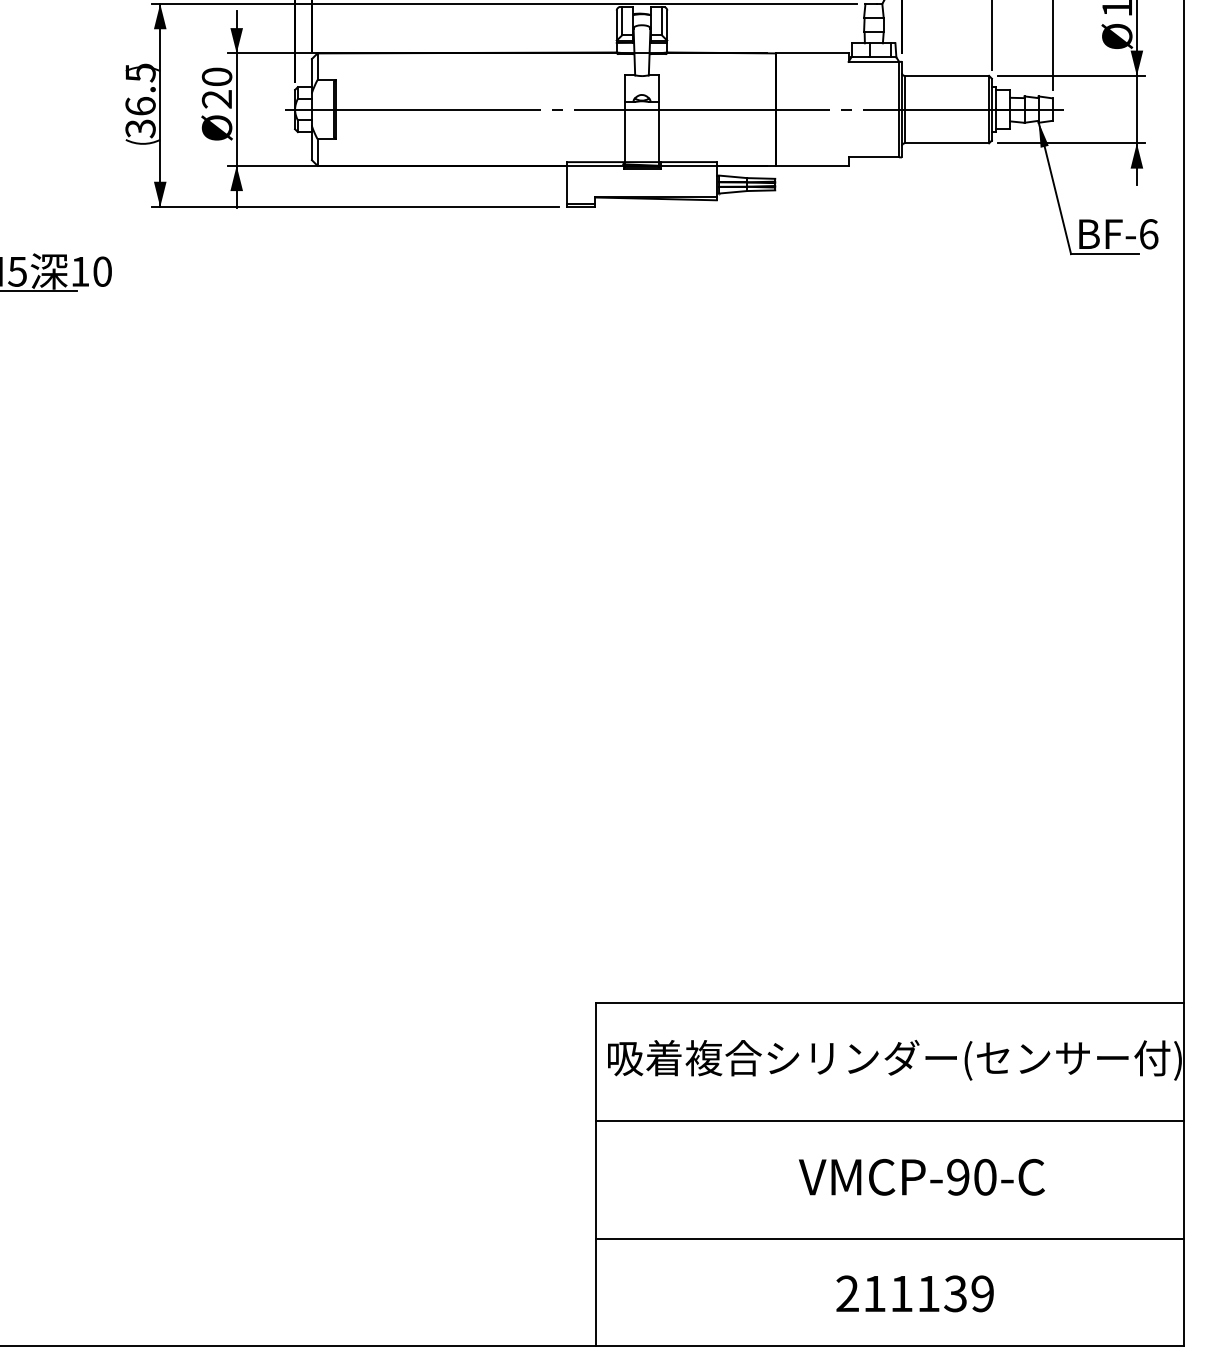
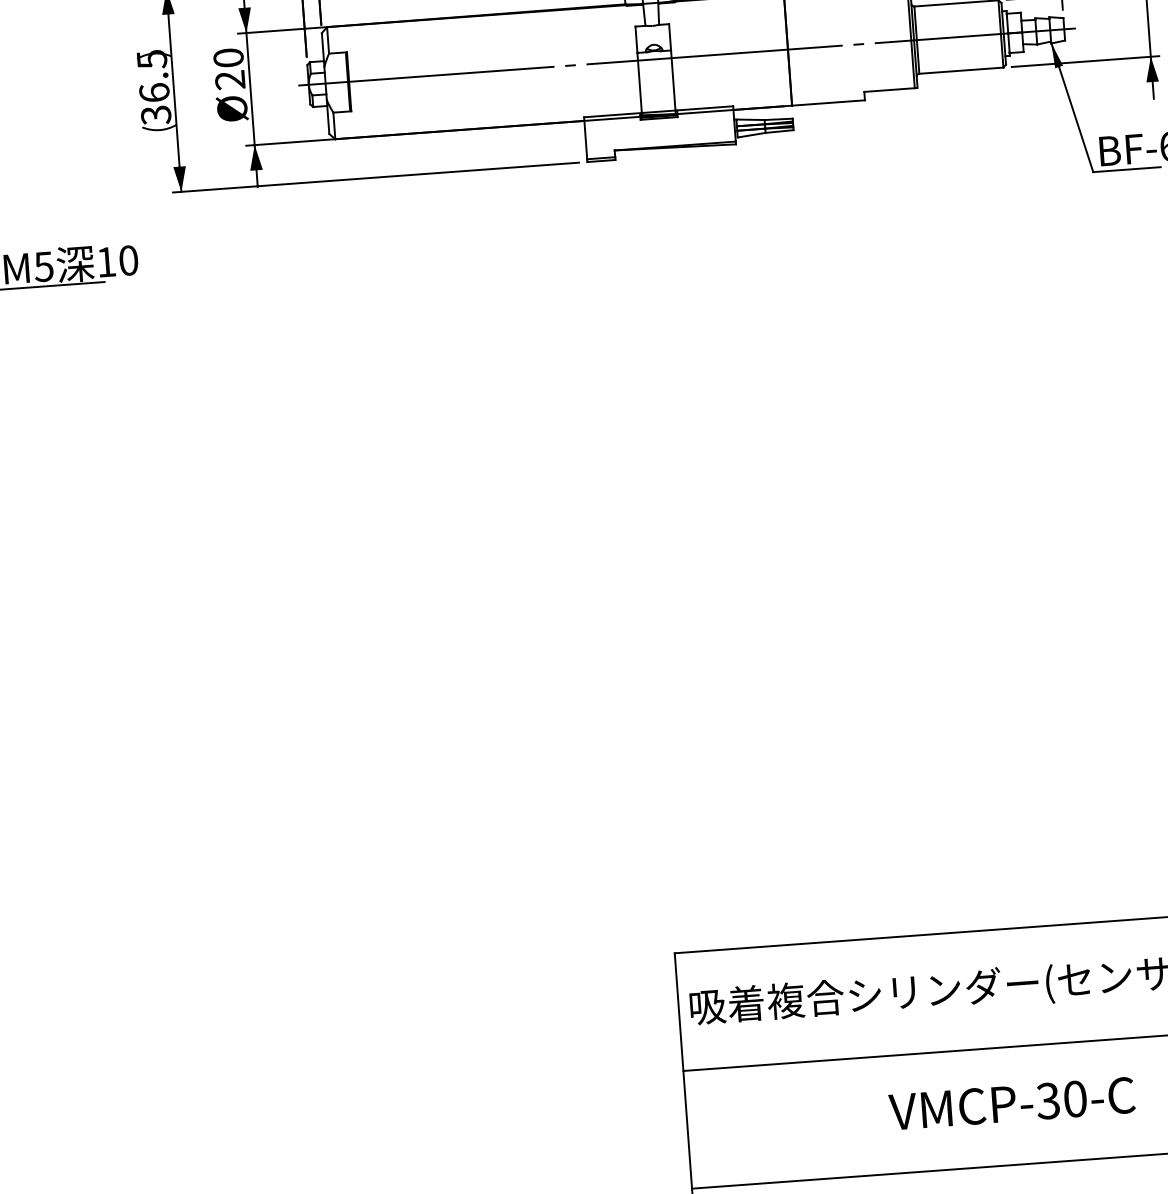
text: (957, 1177) -> (1047, 1101), VMCP-90-C -> VMCP-30-C

